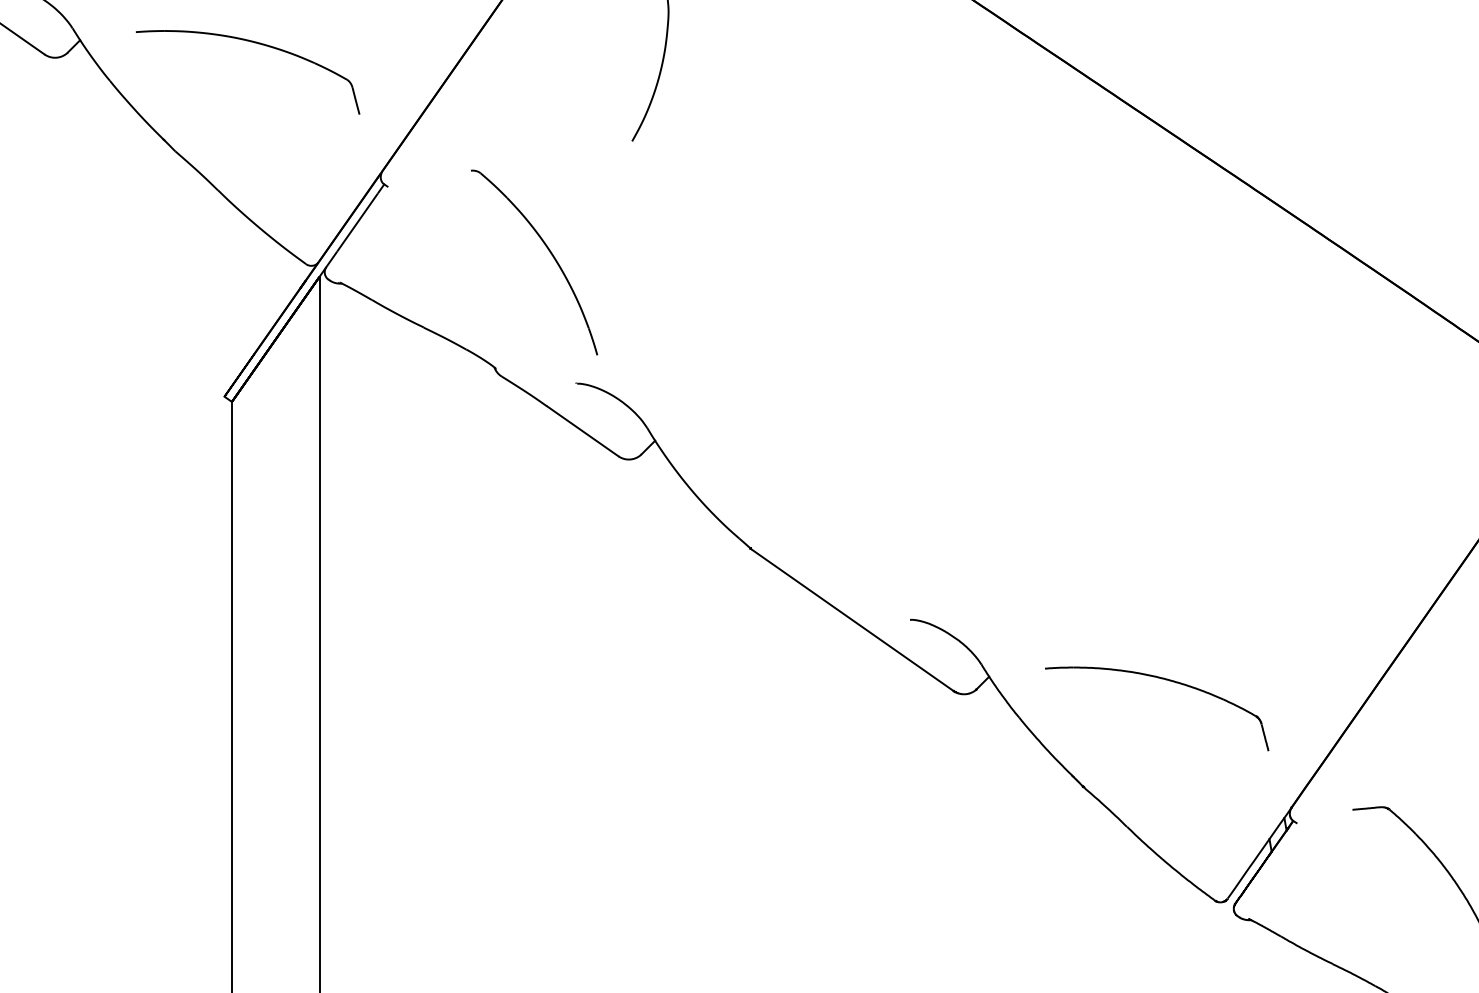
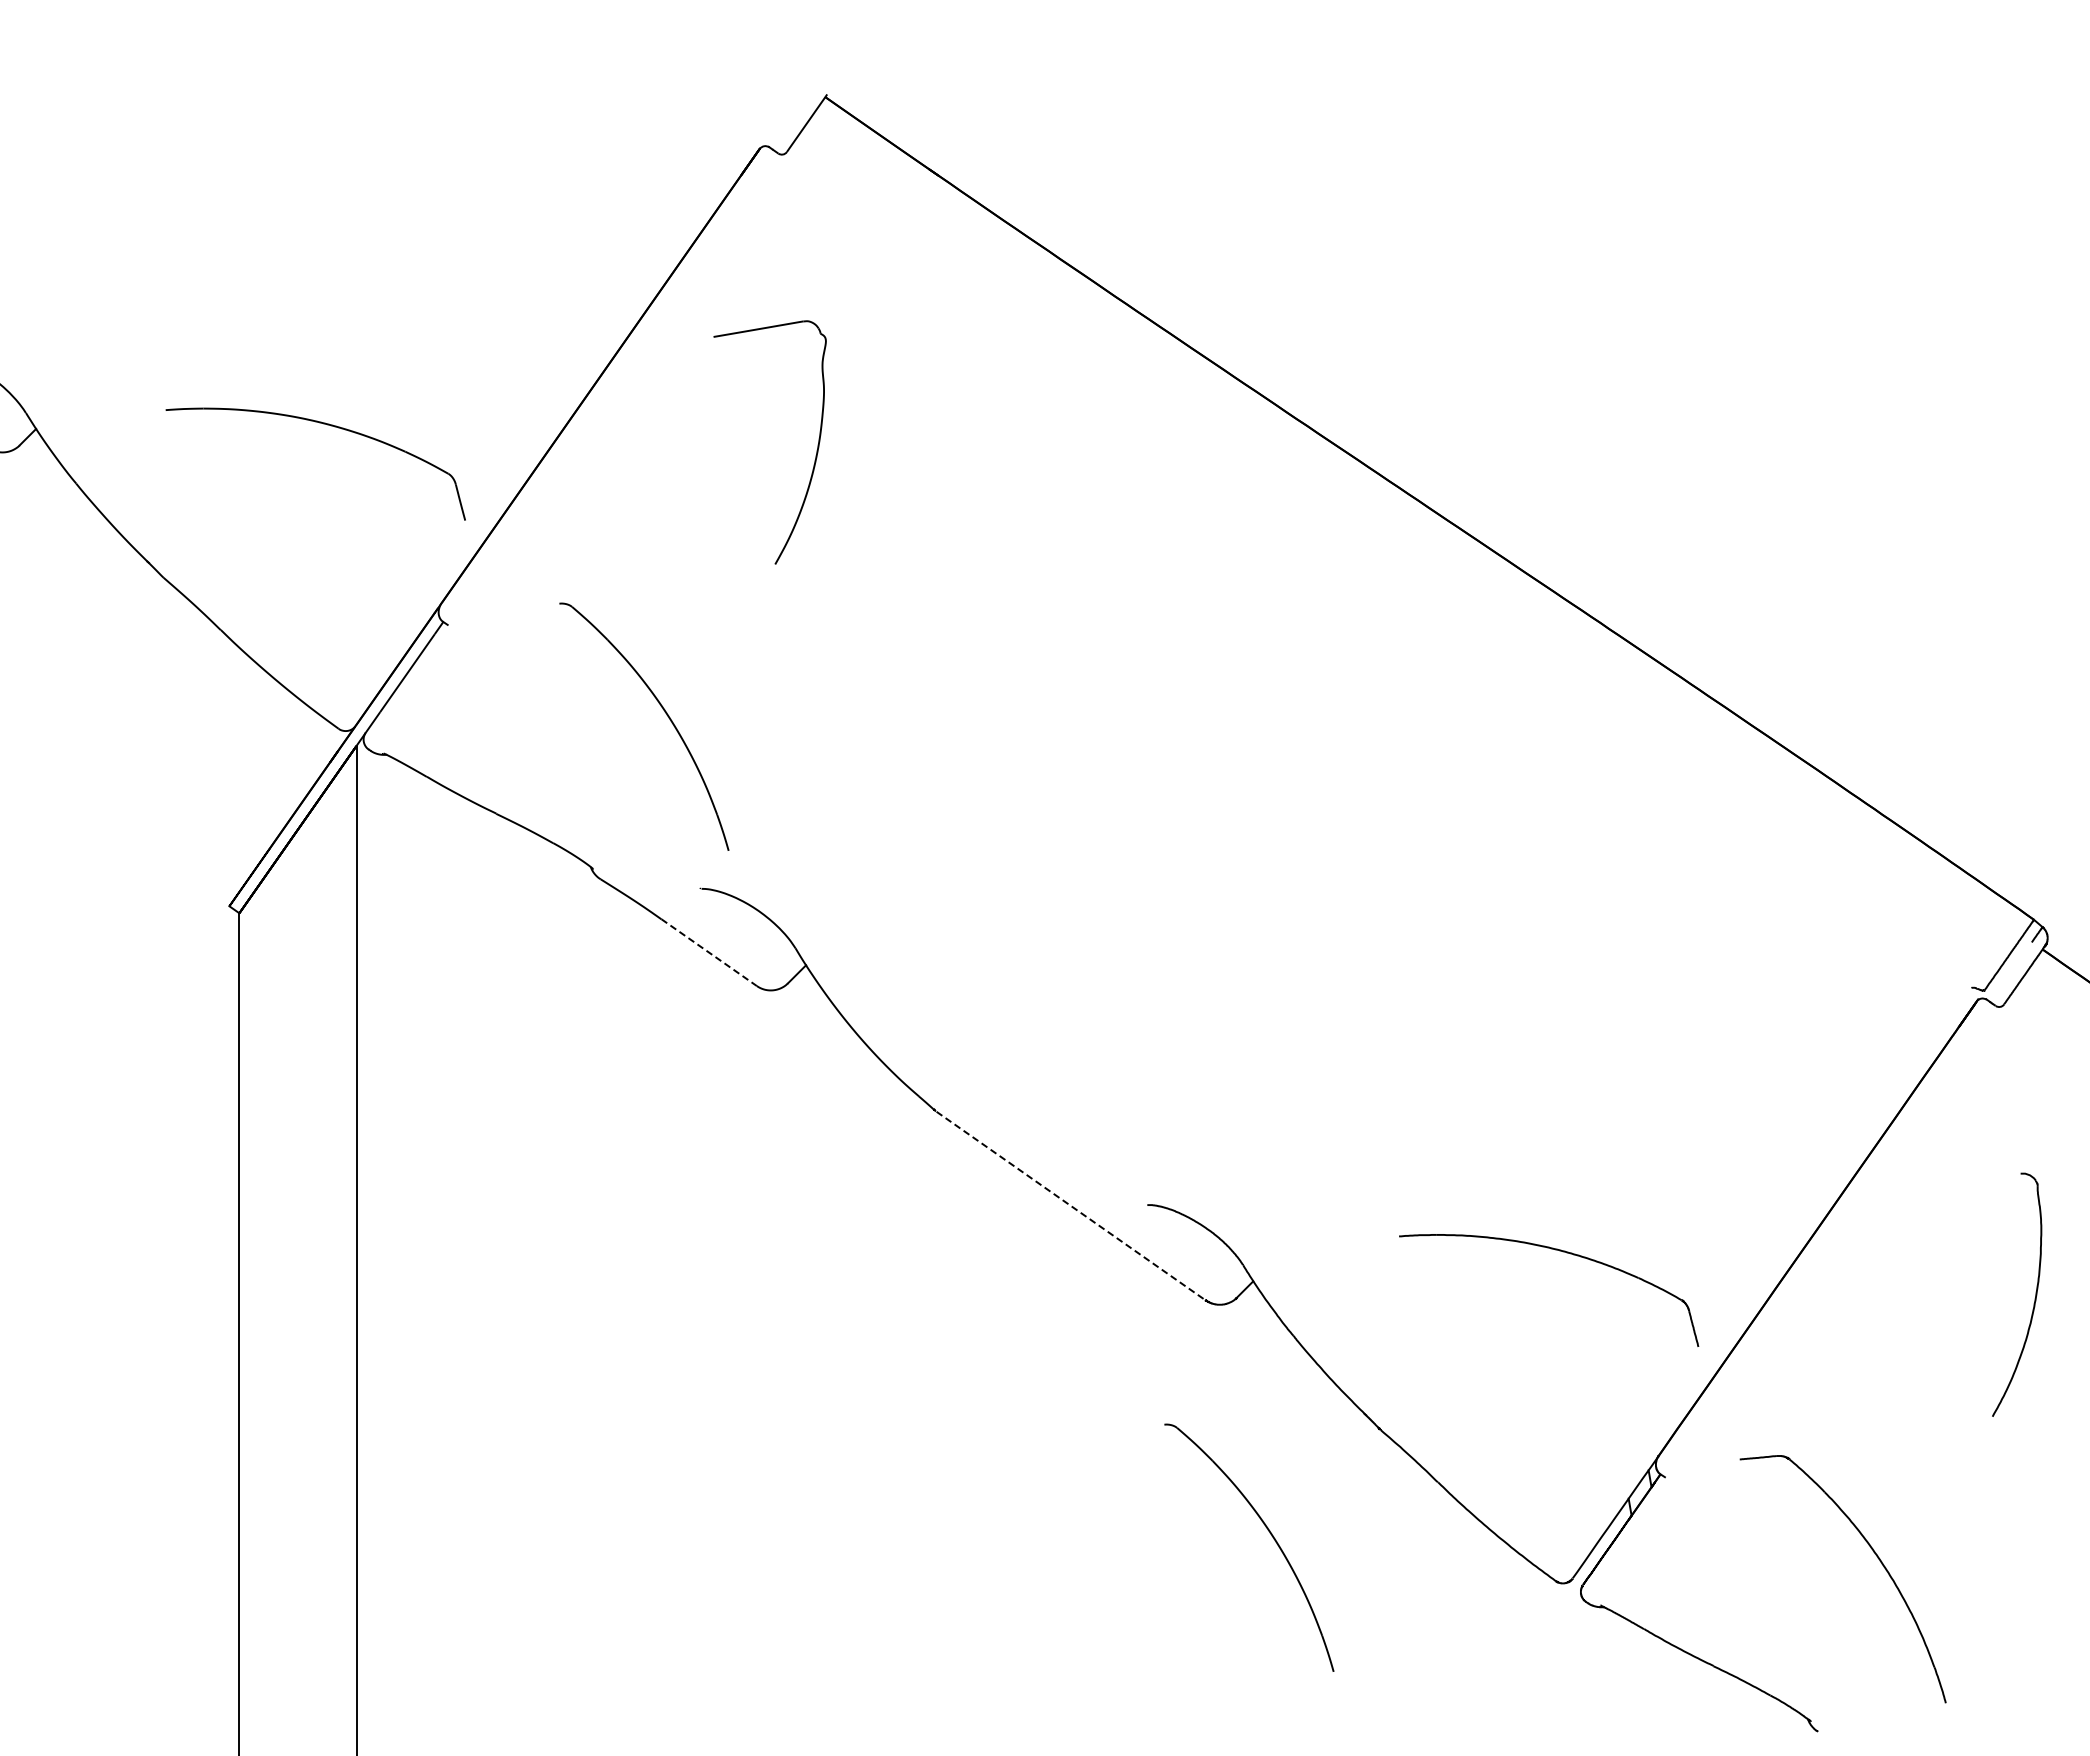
part: (253, 42) -> (323, 424), moved
line: (583, 431) -> (709, 952), solid -> dashed
line: (853, 620) -> (1071, 1206), solid -> dashed
part: (1164, 679) -> (1559, 1251), moved
part: (1001, 865) -> (1269, 1533), added

